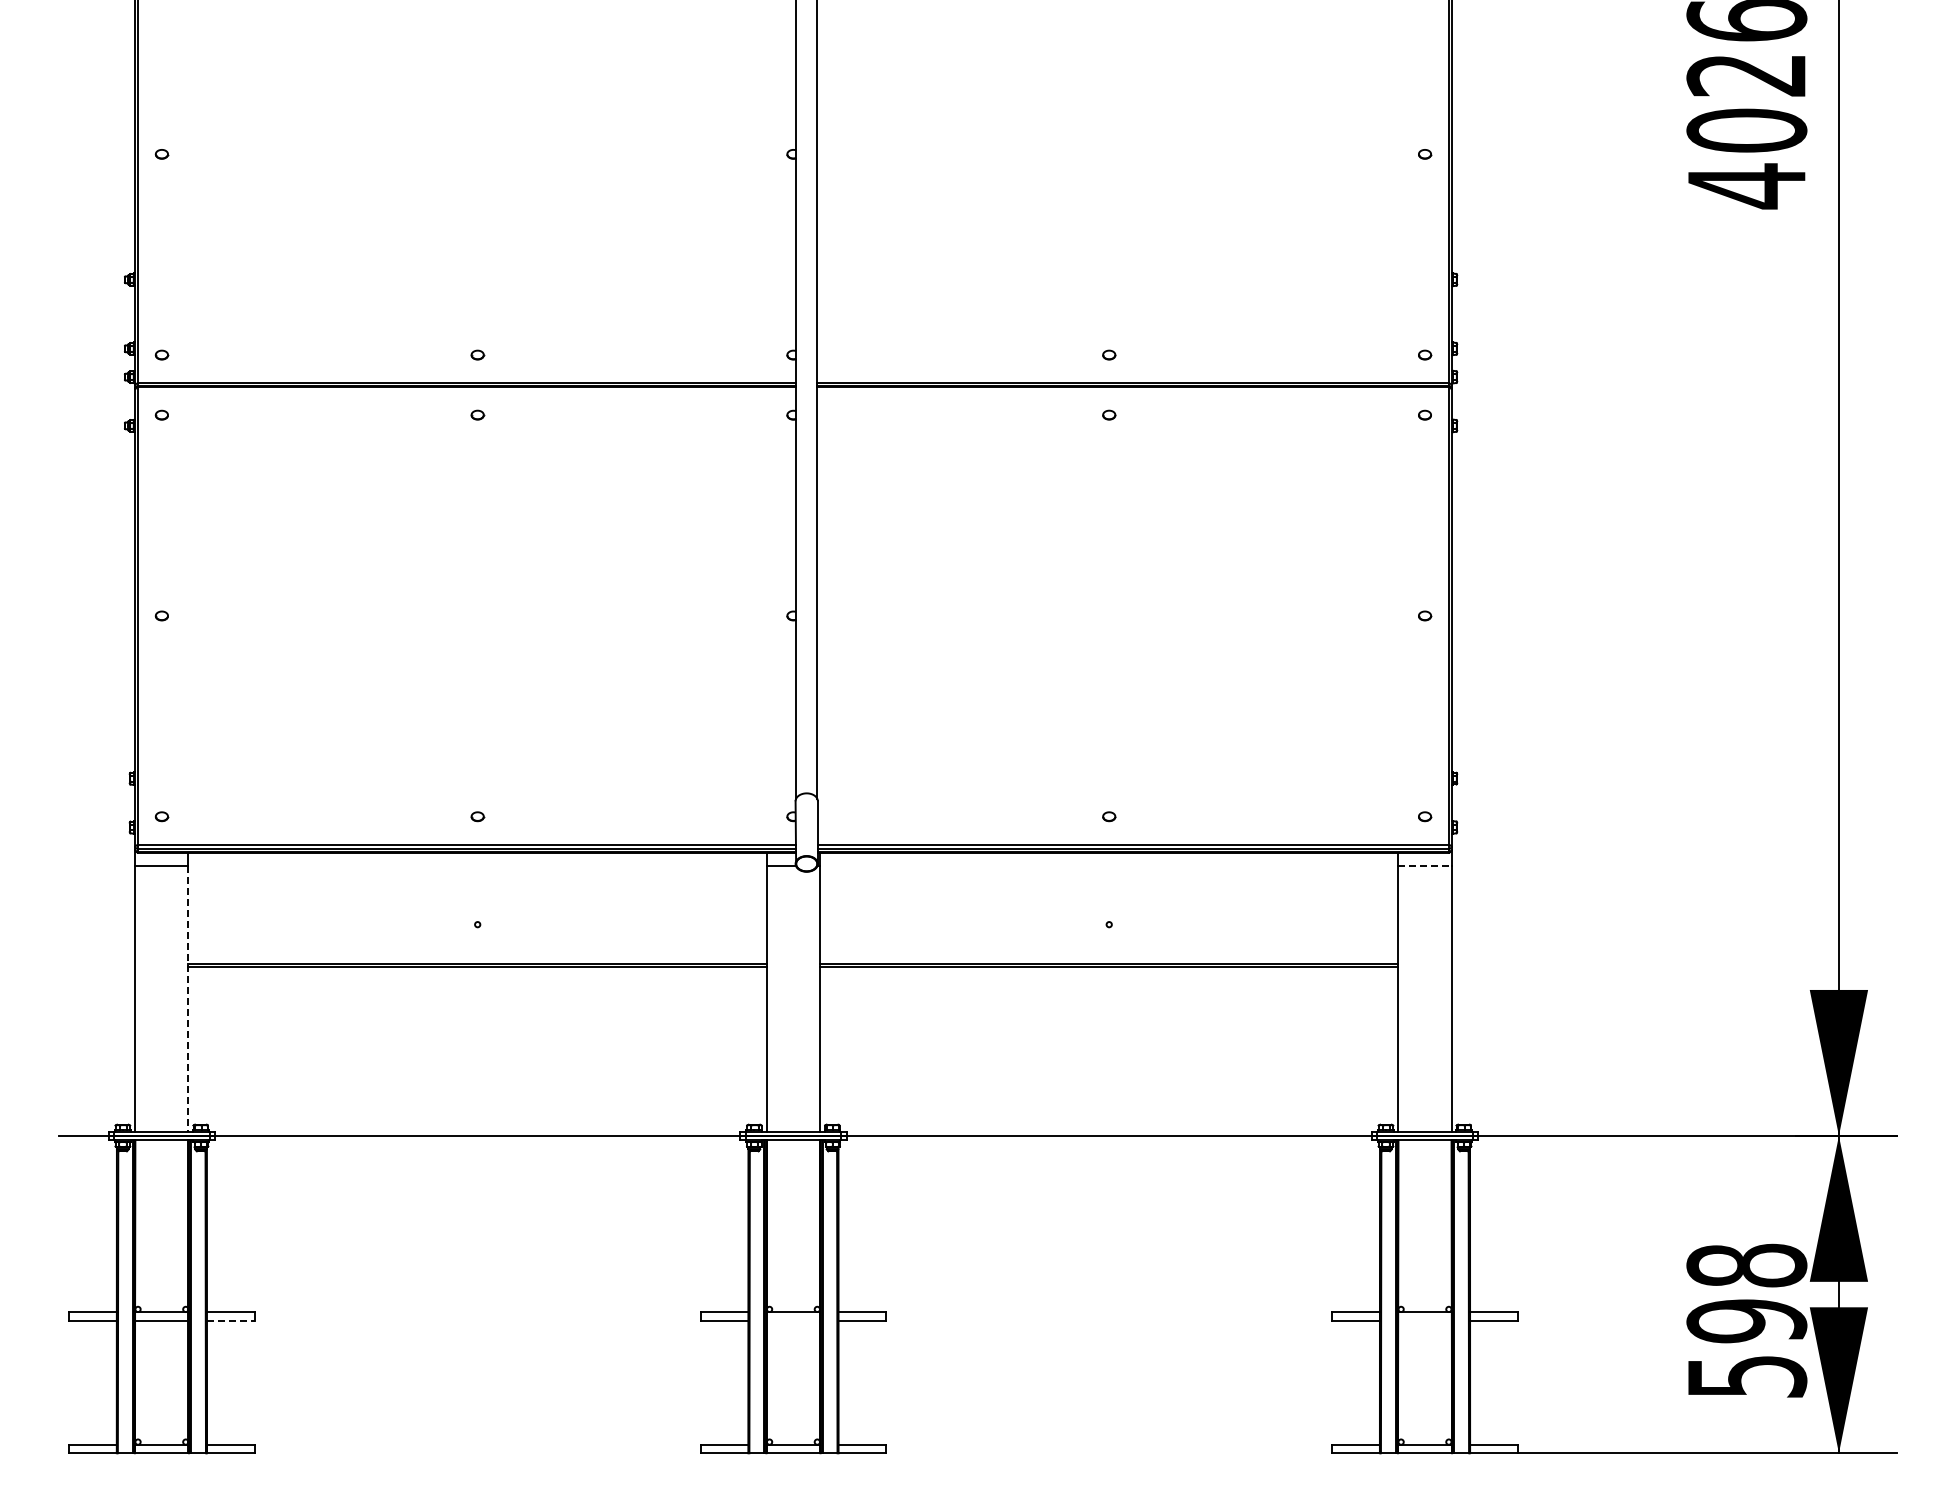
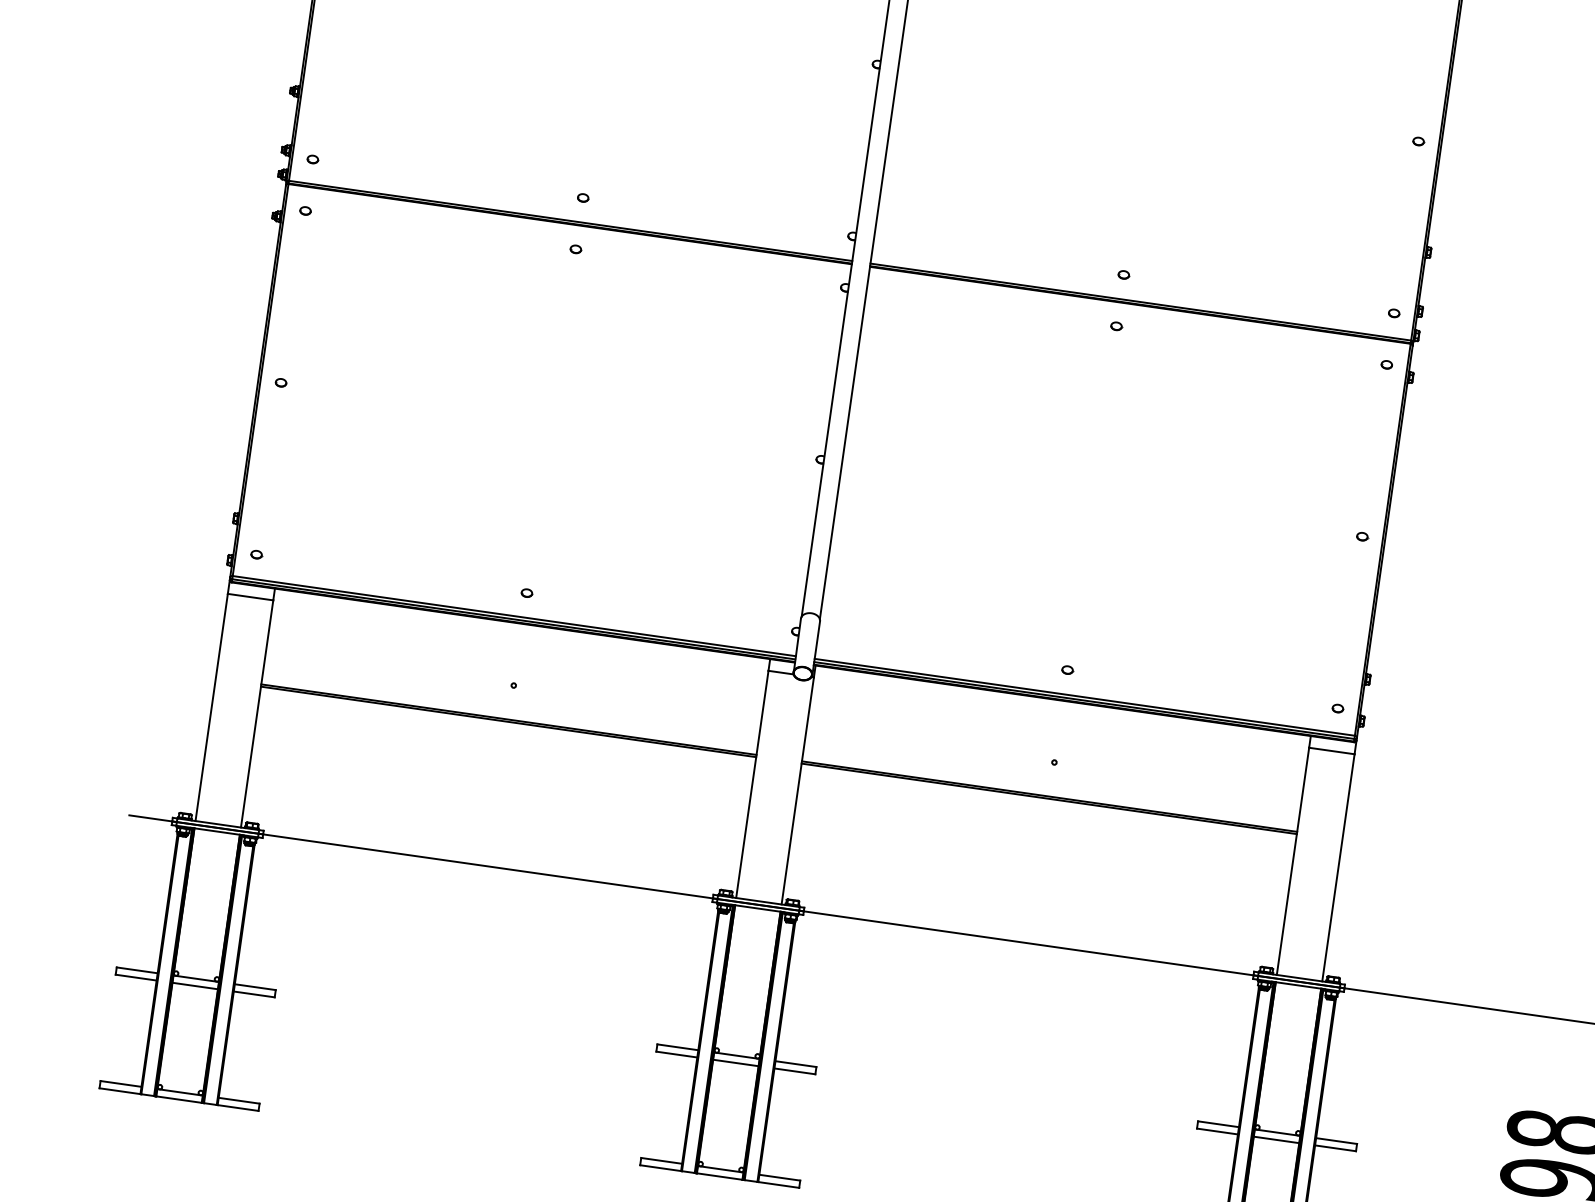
line: (1425, 866) -> (1332, 751), dashed -> solid
line: (188, 998) -> (257, 713), dashed -> solid
line: (230, 1320) -> (253, 994), dashed -> solid
line: (793, 1320) -> (735, 1062), added
line: (1424, 1320) -> (1276, 1139), added

